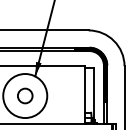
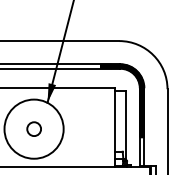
circle: (25, 95) -> (34, 128), size x0.7

